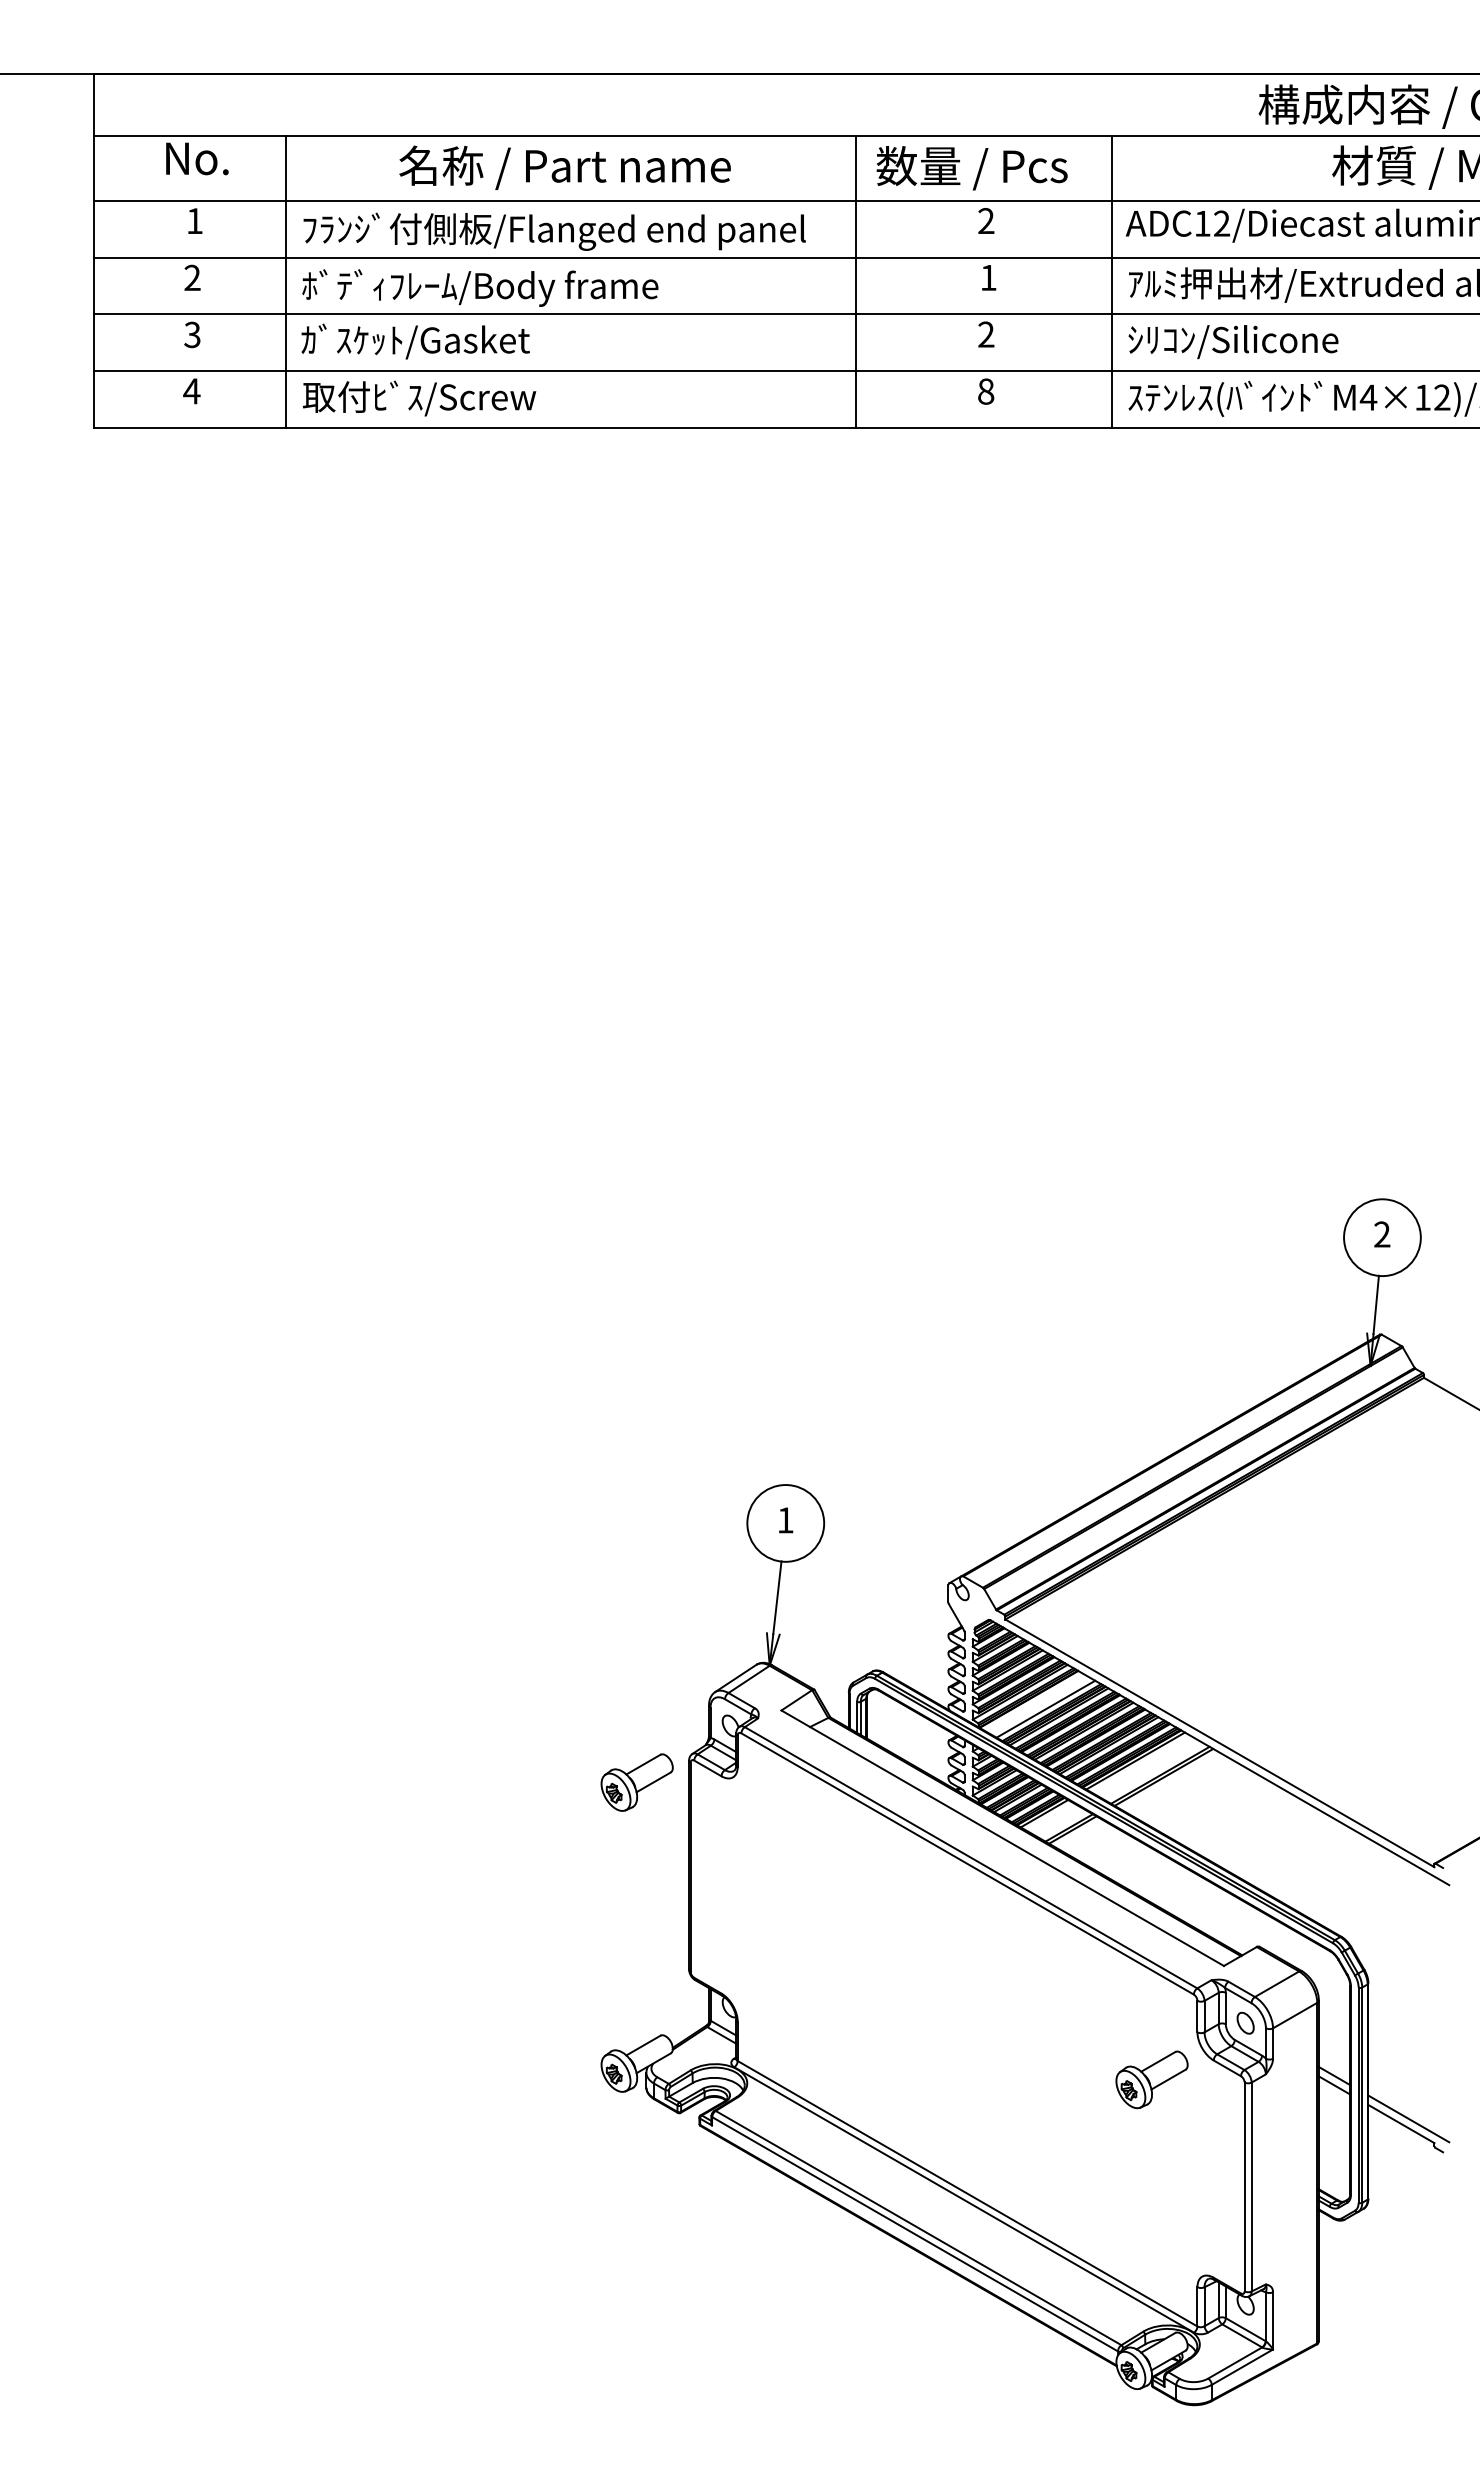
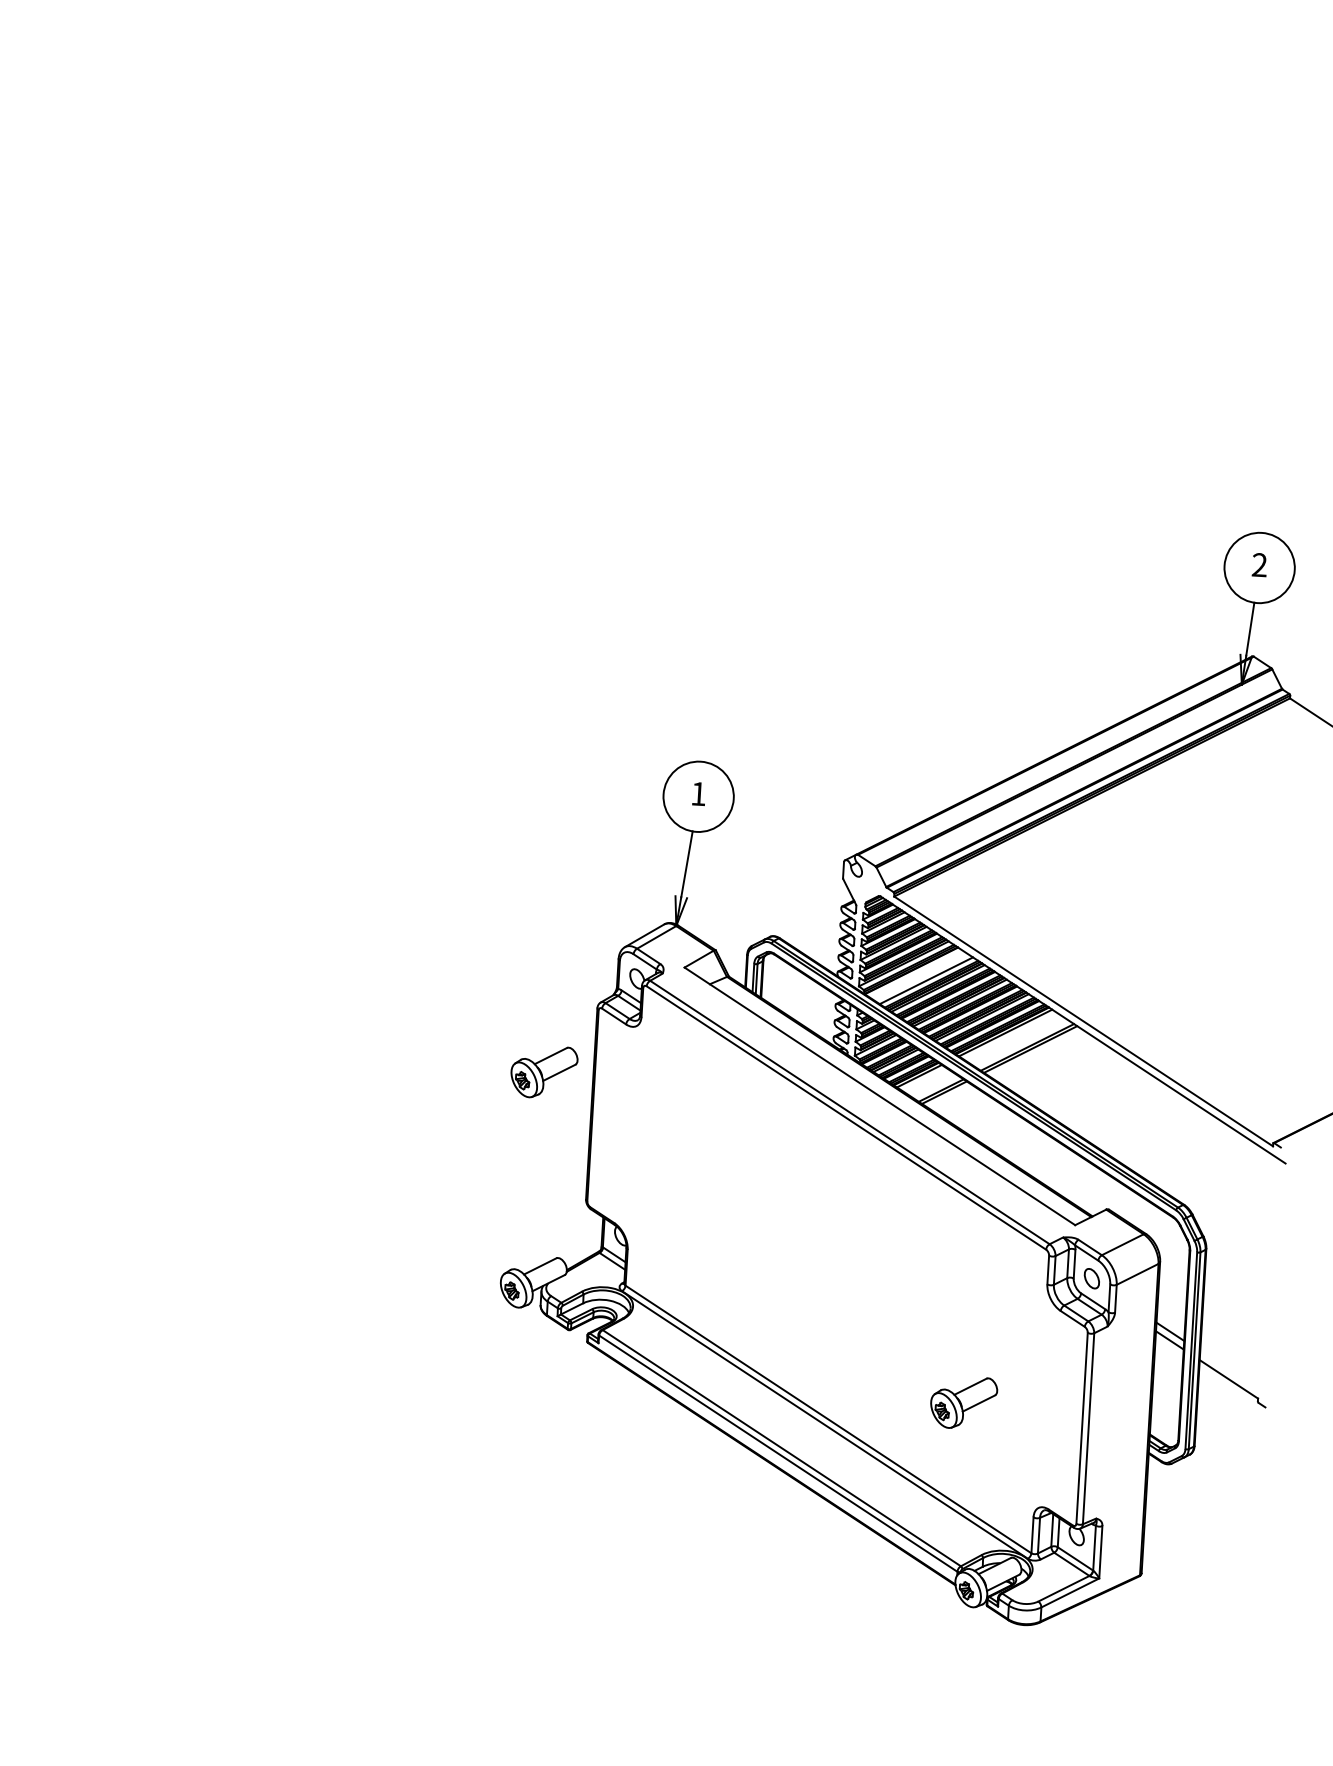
part: (636, 1782) -> (543, 1072), moved
part: (1151, 2079) -> (963, 1402), moved
line: (1408, 2118) -> (1235, 1374), removed

